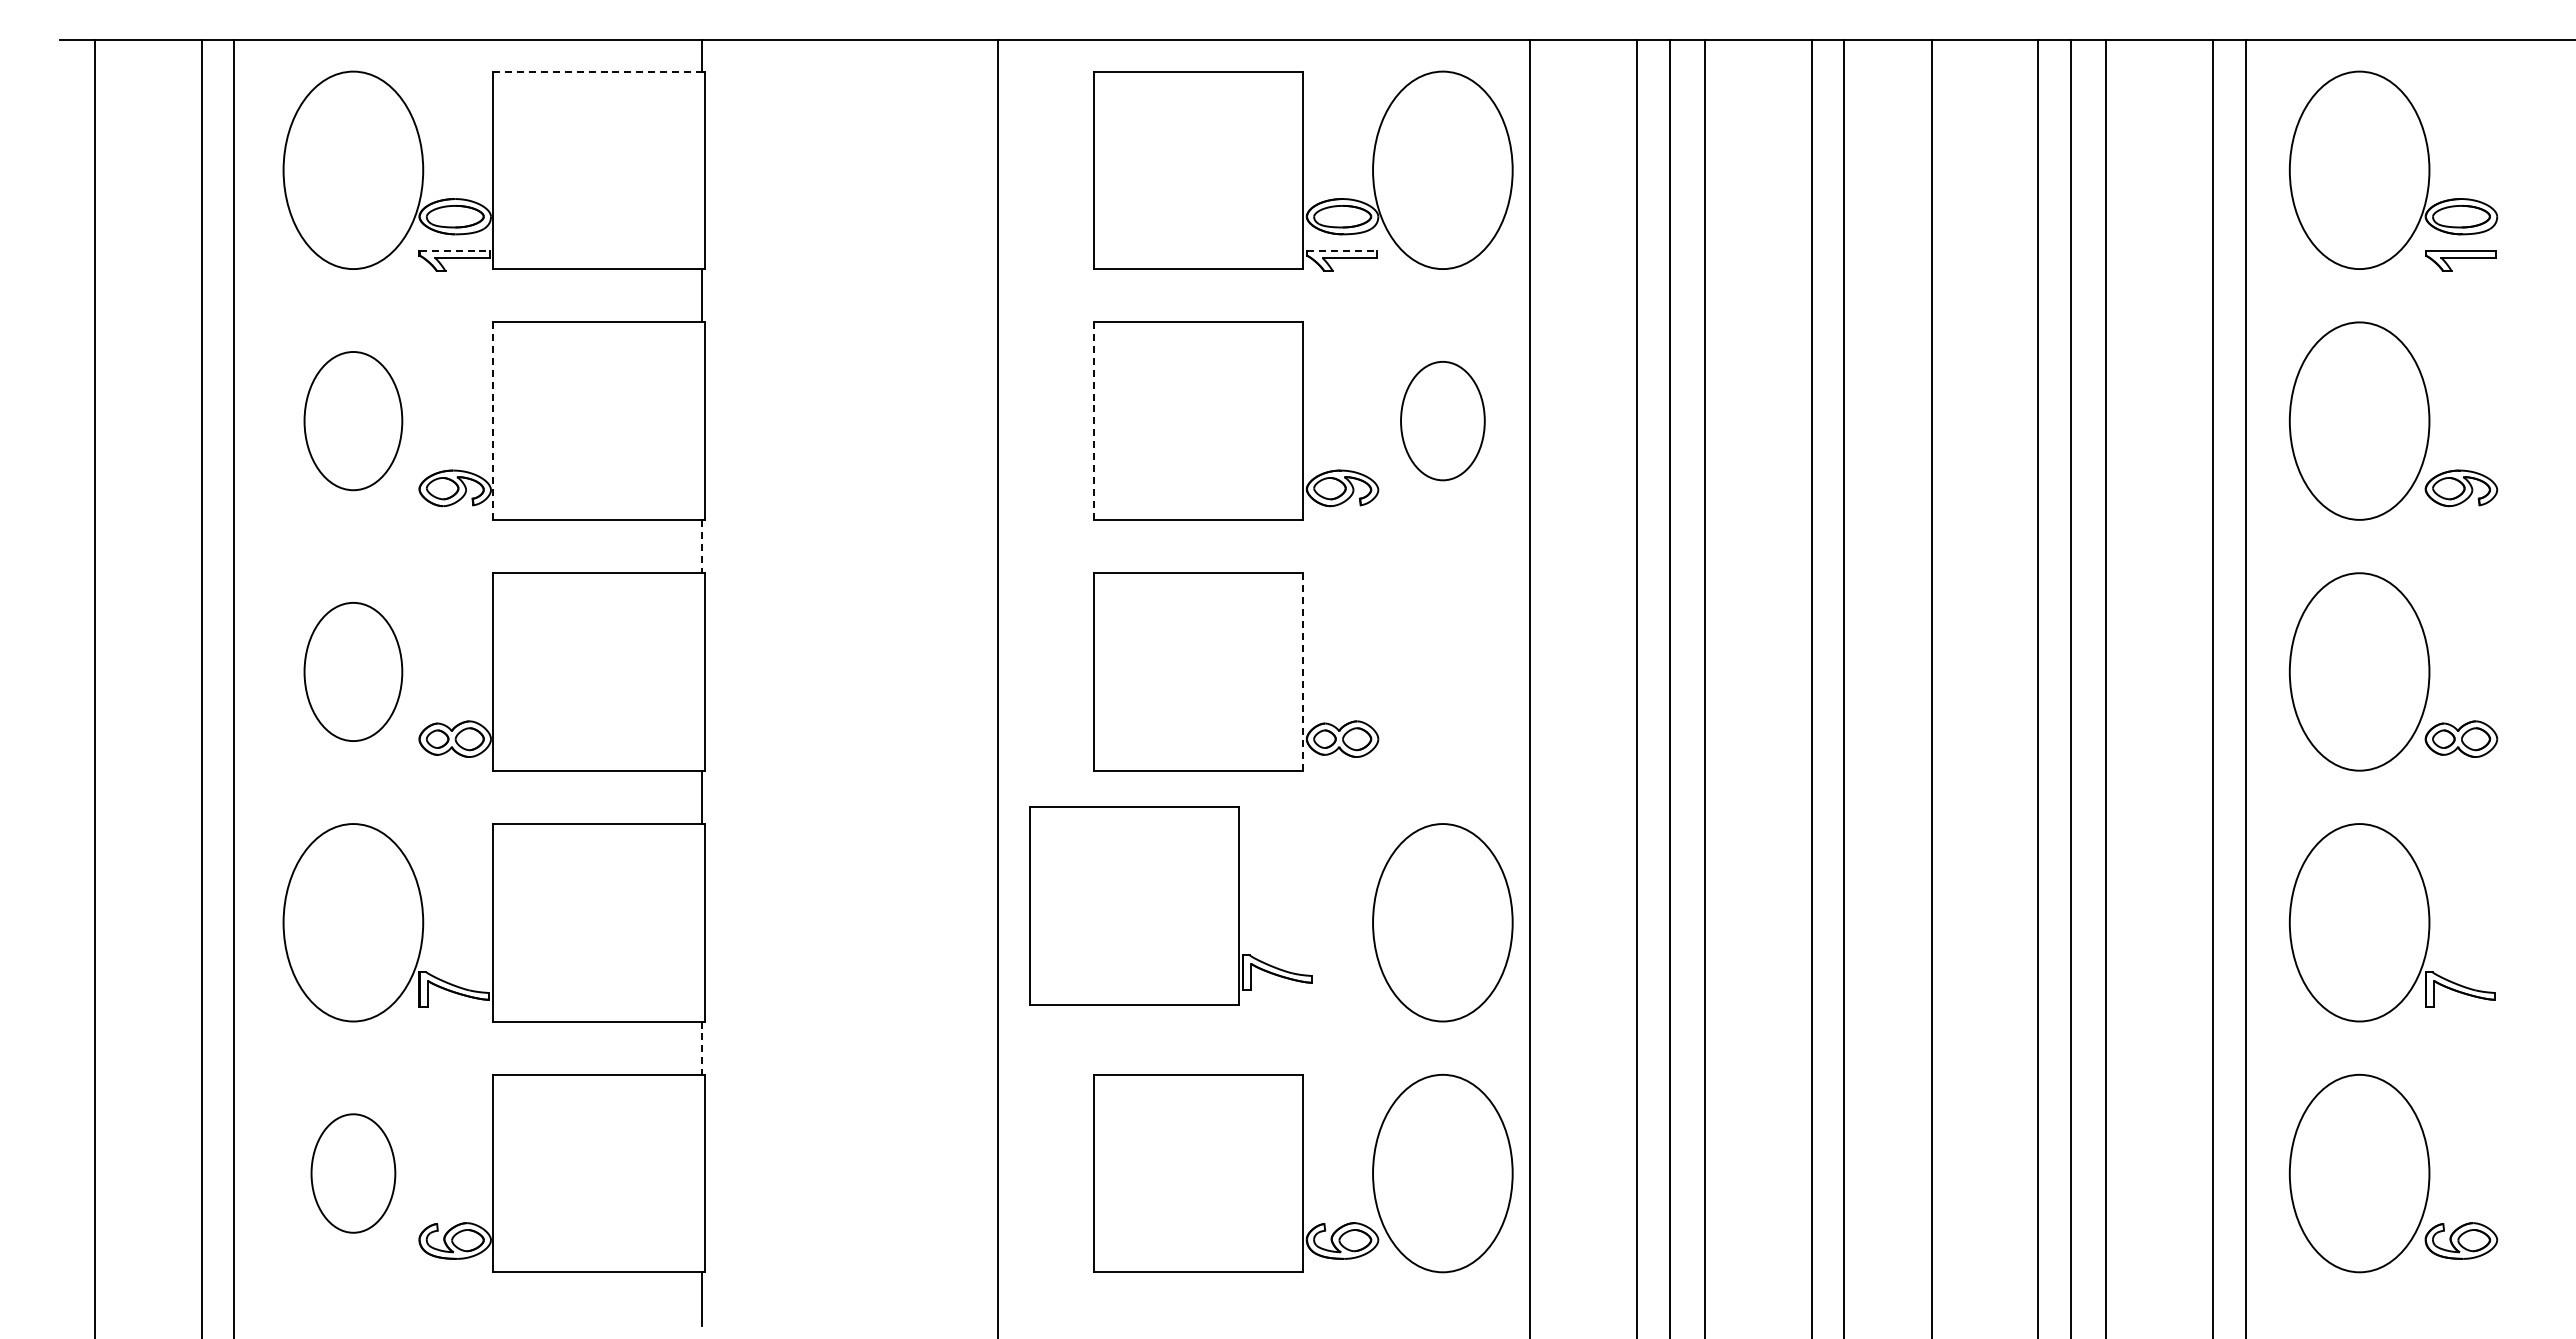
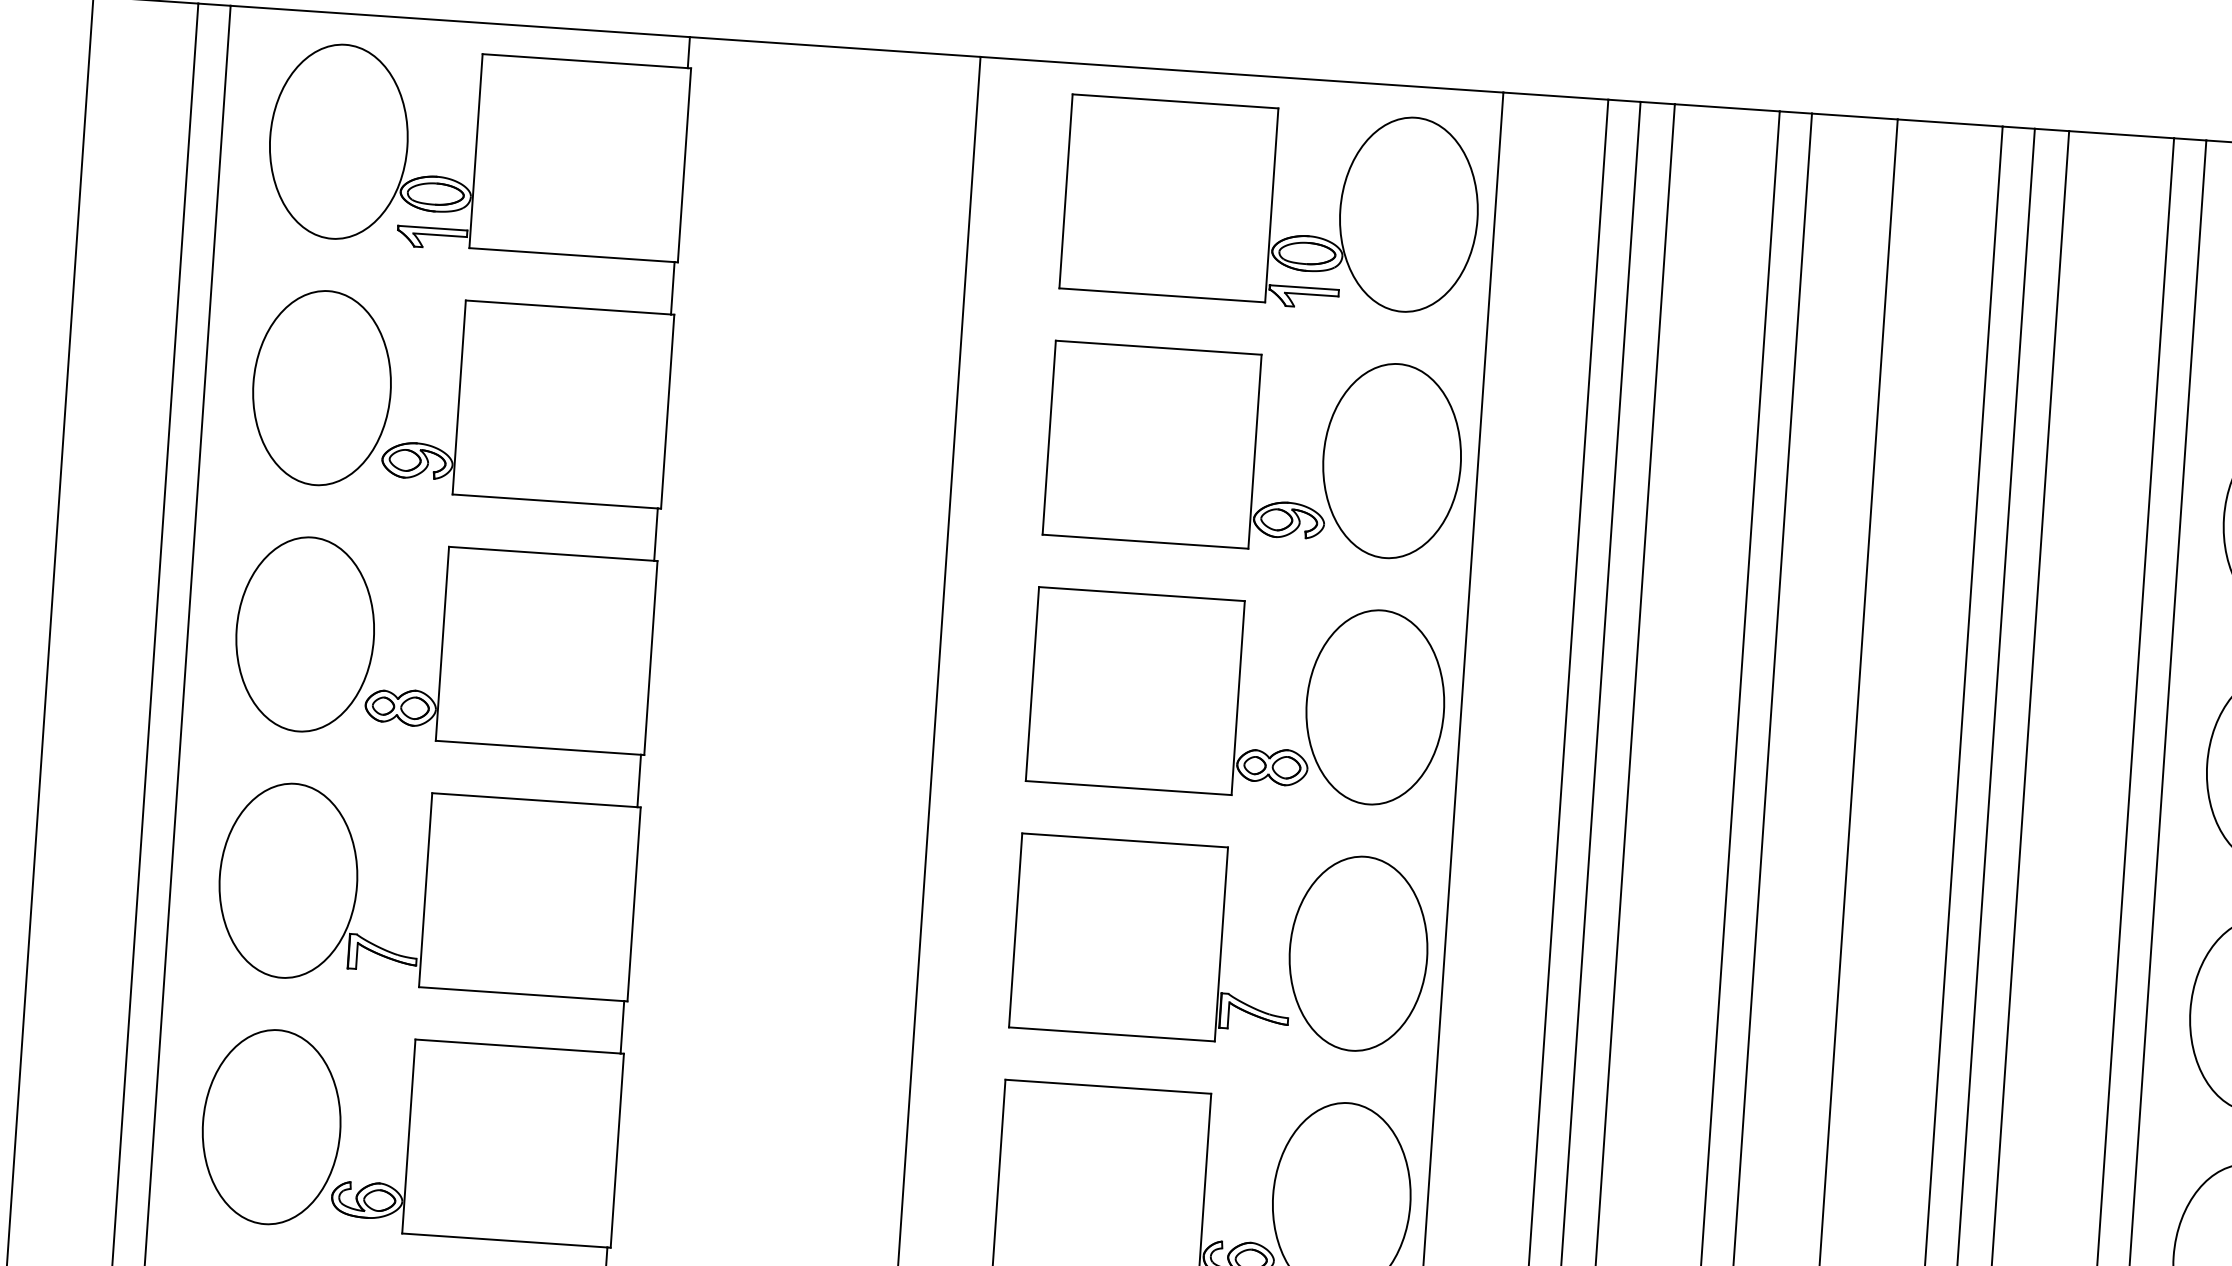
line: (598, 71) -> (586, 61), dashed -> solid
line: (455, 251) -> (433, 228), dashed -> solid
line: (1342, 251) -> (1304, 287), dashed -> solid
part: (353, 420) -> (322, 387), size x1.43
part: (1442, 420) -> (1391, 460), size x1.67
line: (493, 421) -> (459, 397), dashed -> solid
line: (1093, 421) -> (1048, 438), dashed -> solid
line: (701, 546) -> (655, 534), dashed -> solid
part: (353, 671) -> (305, 634), size x1.43
line: (1303, 671) -> (1238, 697), dashed -> solid
part: (1442, 671) -> (1375, 706), added
part: (1170, 905) -> (1153, 939), moved
line: (701, 1048) -> (621, 1027), dashed -> solid
part: (353, 1173) -> (271, 1127), size x1.67

